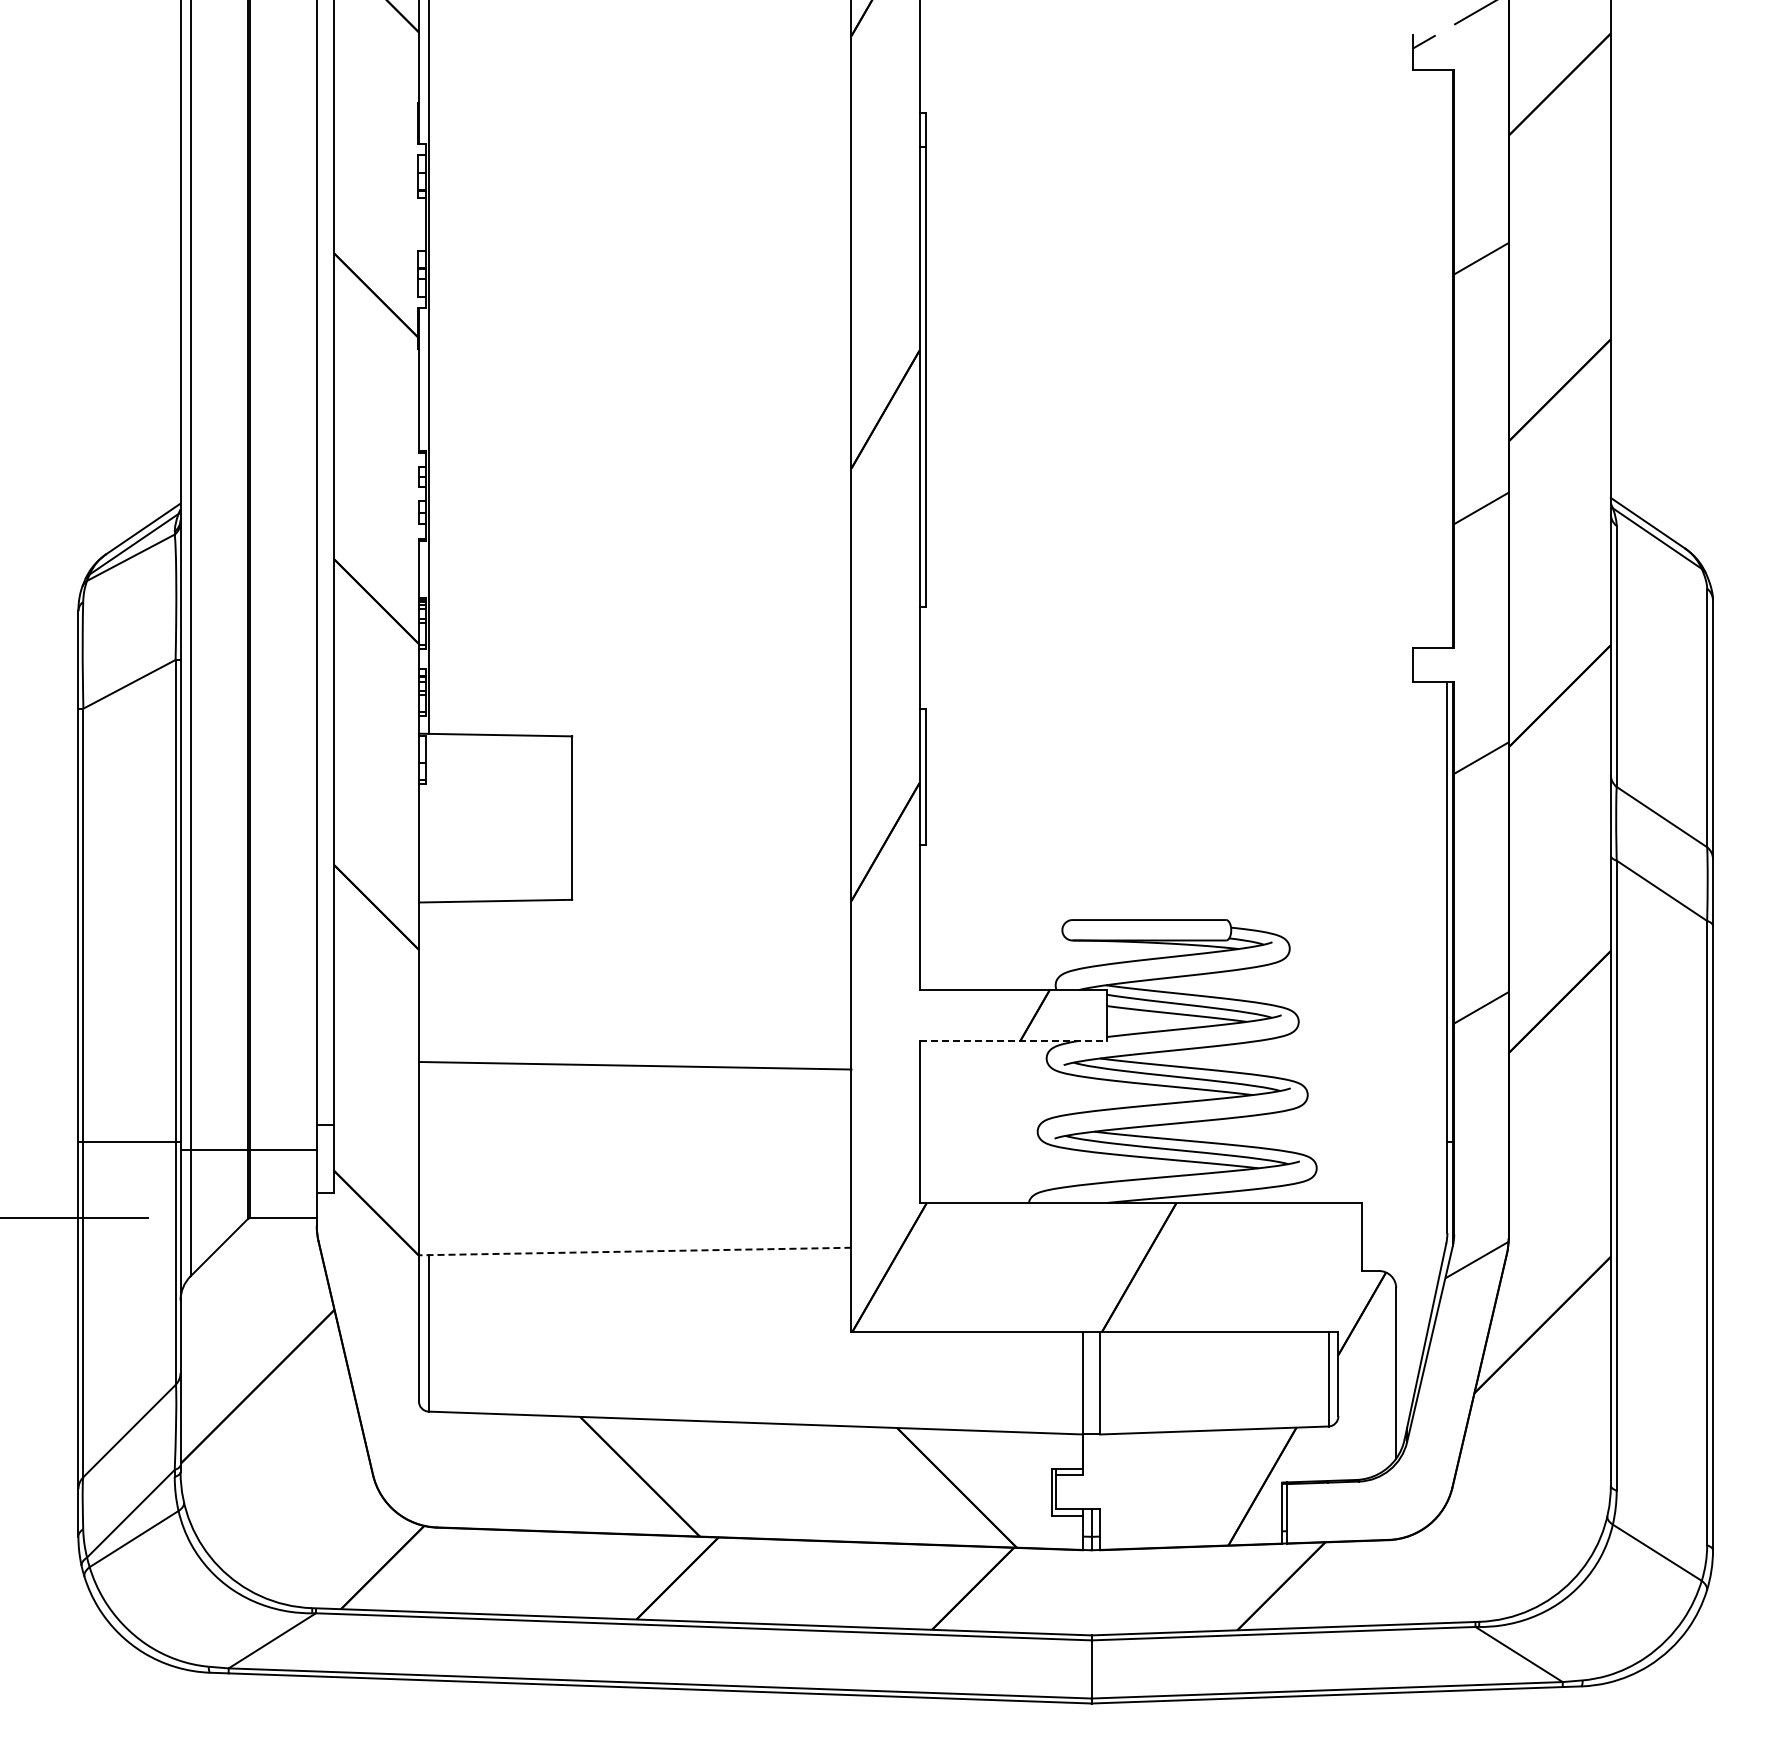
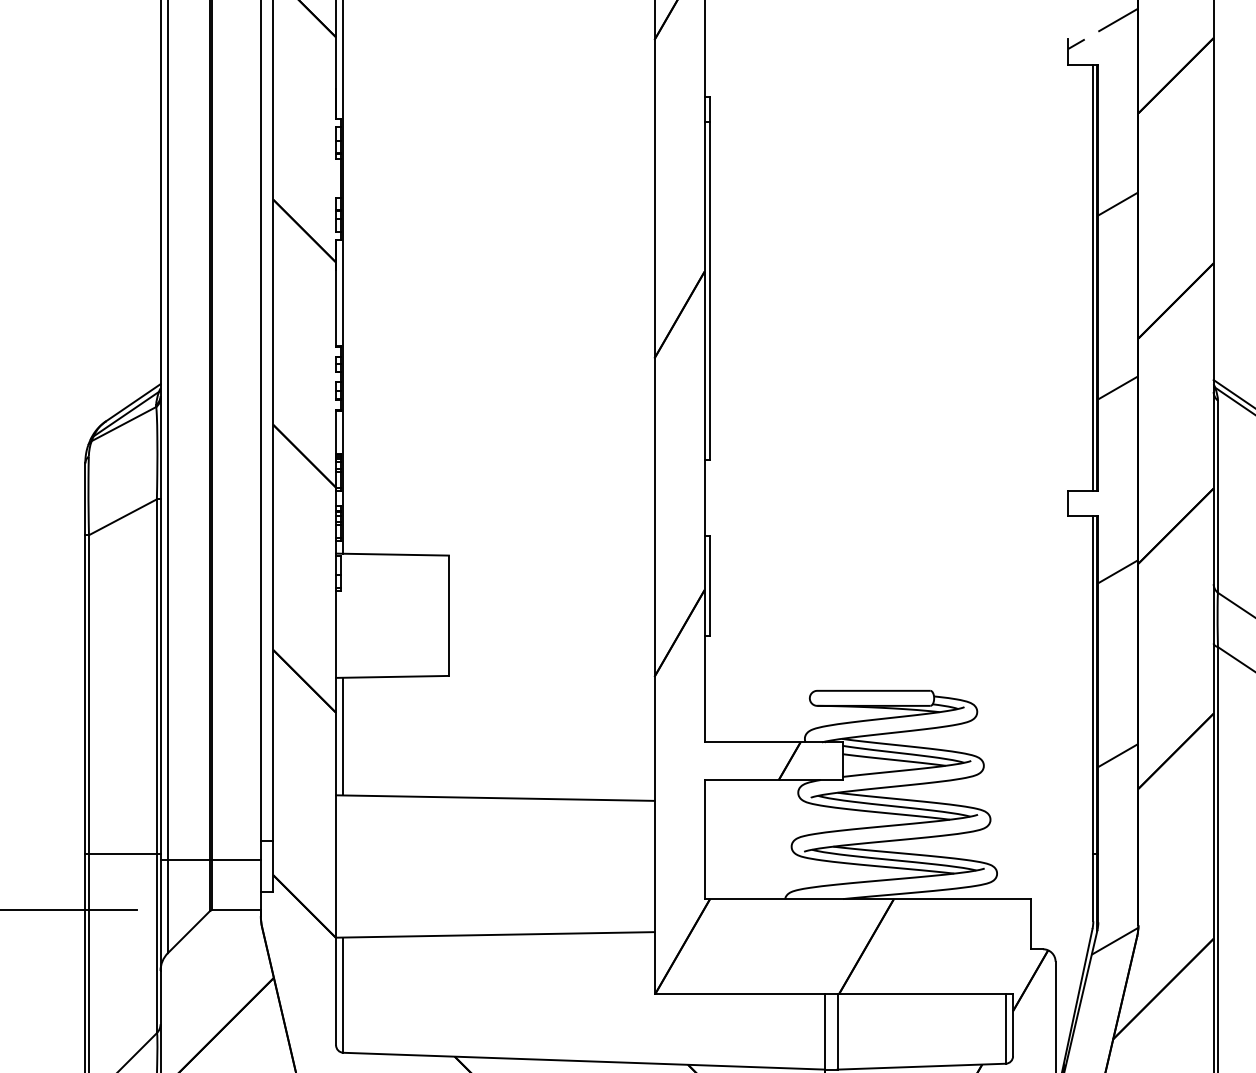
line: (1447, 358) -> (1093, 277), added
line: (428, 982) -> (343, 736), added
line: (1013, 1041) -> (773, 780), dashed -> solid
line: (634, 1251) -> (494, 934), dashed -> solid

